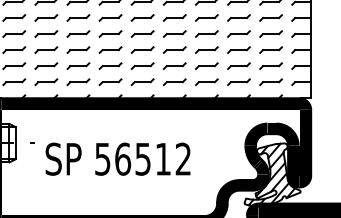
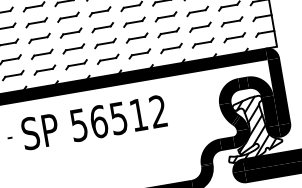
text: (117, 158) -> (93, 122), moved

